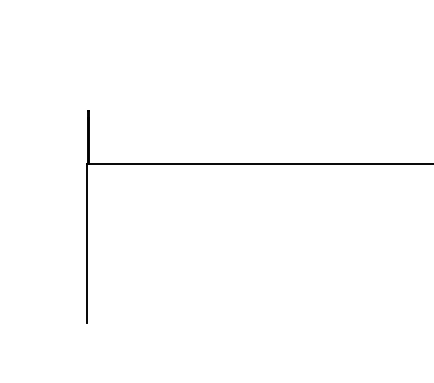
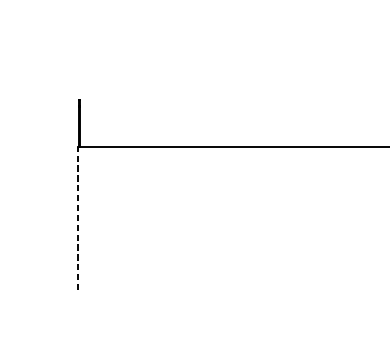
line: (86, 243) -> (77, 218), solid -> dashed

